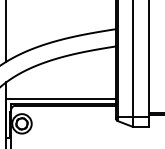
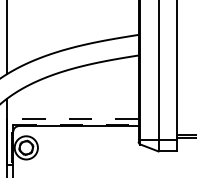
line: (61, 99) -> (73, 118), solid -> dashed
line: (63, 104) -> (75, 124), solid -> dashed

